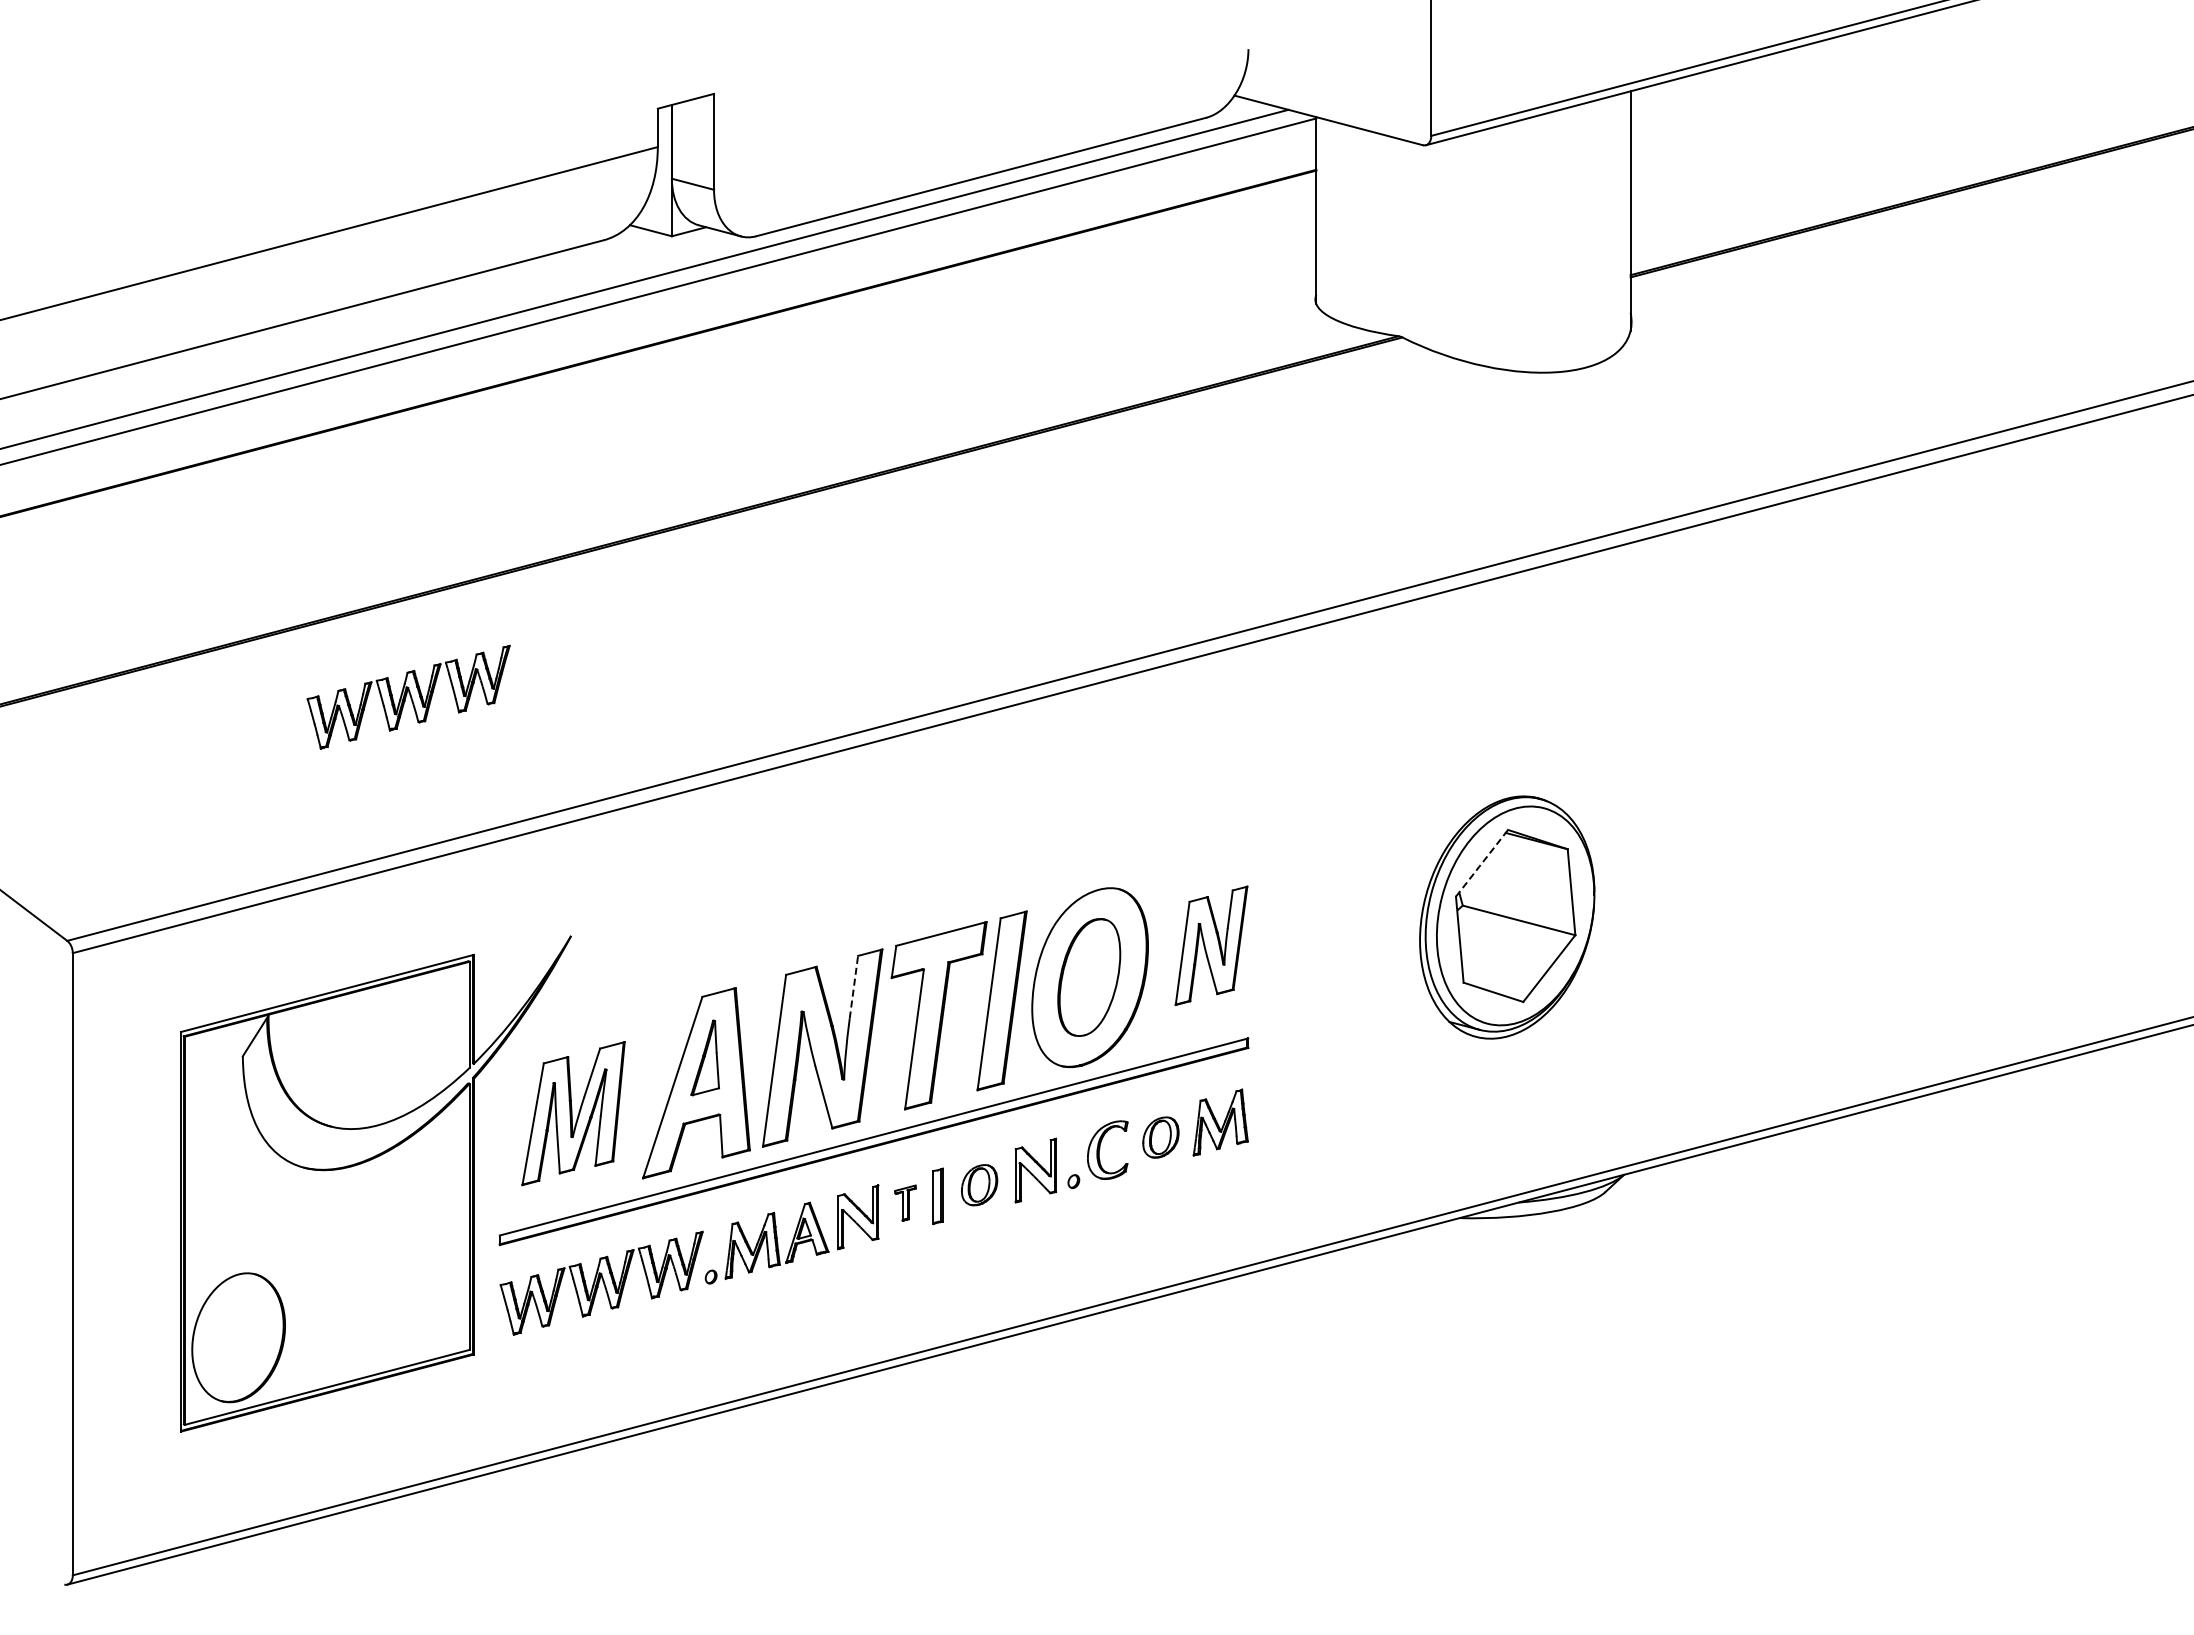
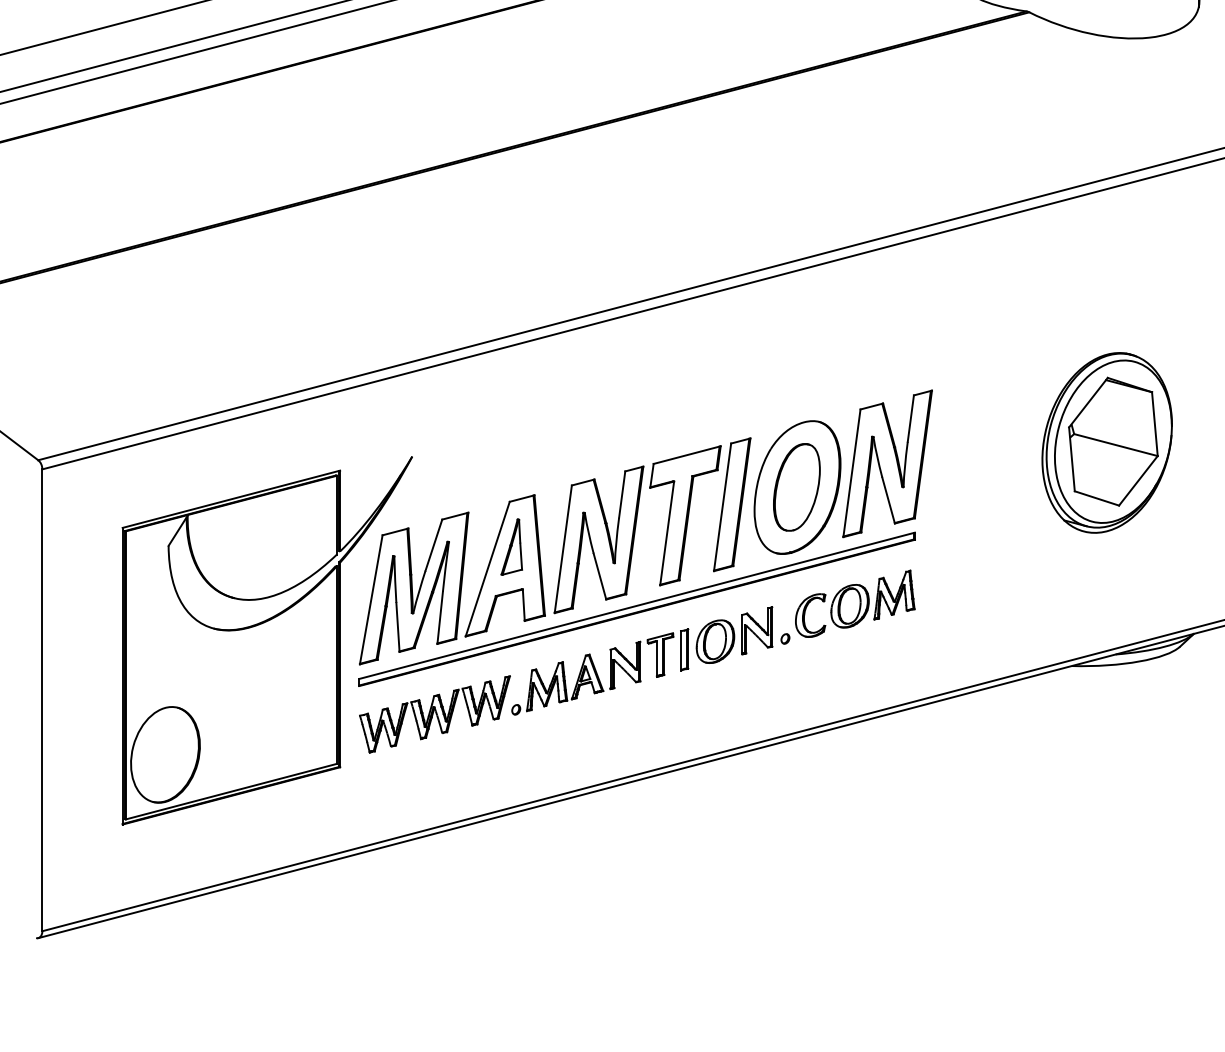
part: (408, 696) -> (291, 278), removed
line: (1482, 862) -> (1088, 402), dashed -> solid
part: (1211, 945) -> (887, 463), size x1.67
line: (853, 987) -> (621, 494), dashed -> solid
part: (573, 1113) -> (414, 588), size x1.43
part: (1160, 1137) -> (849, 606), size x1.43
part: (979, 1184) -> (715, 641), size x1.43
part: (905, 1202) -> (660, 654), size x1.67

